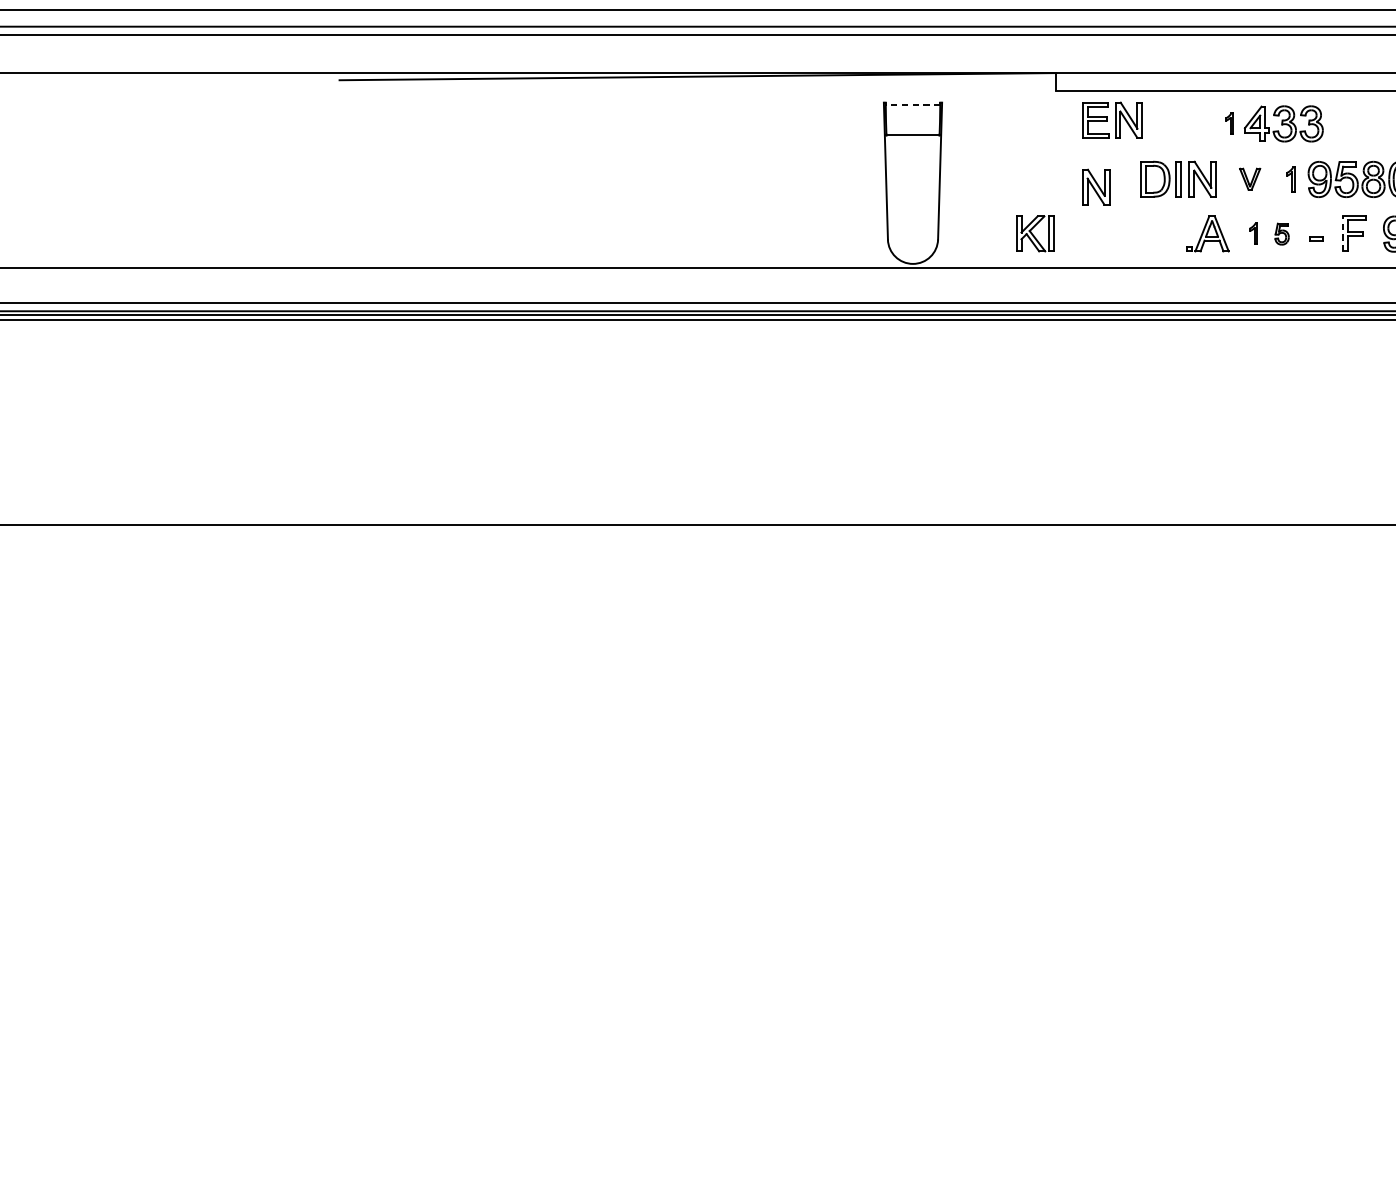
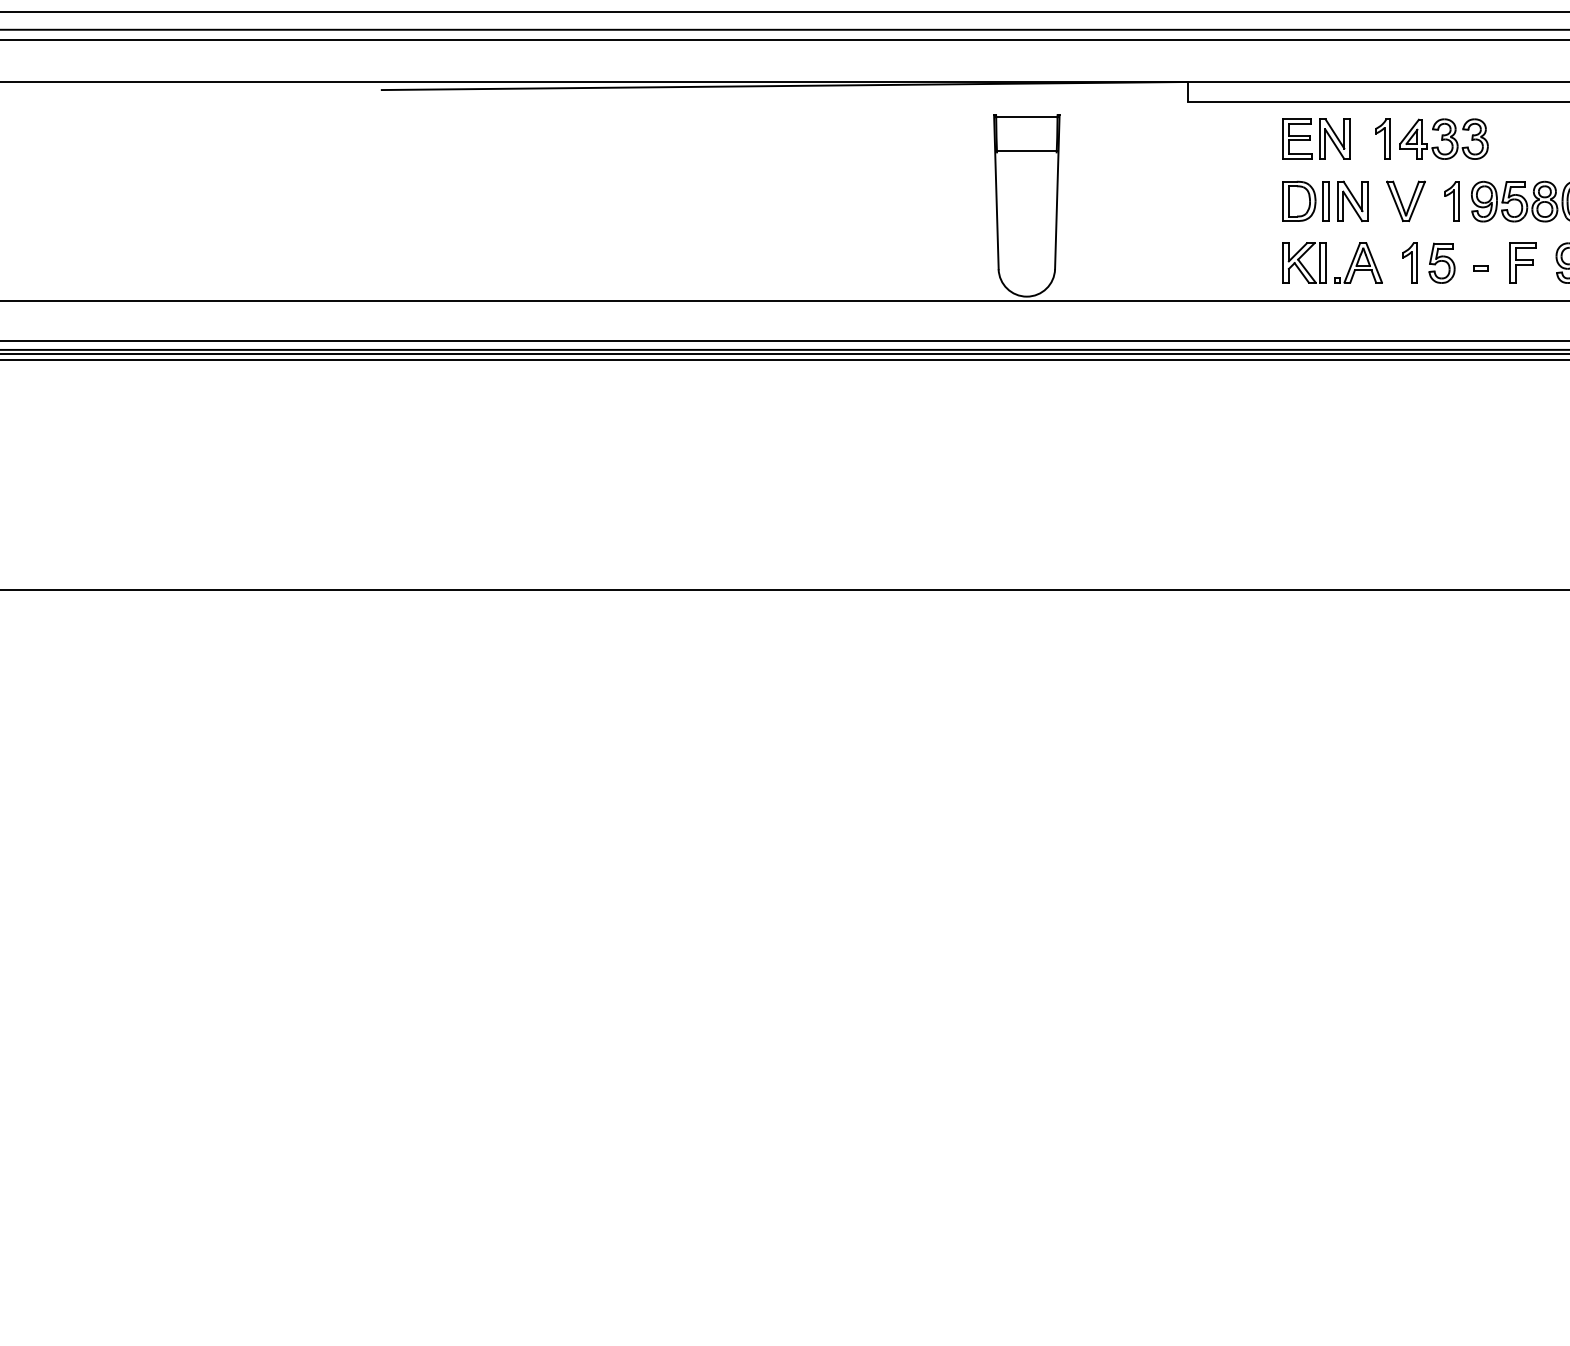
line: (912, 104) -> (1026, 117), dashed -> solid
part: (1112, 119) -> (1316, 138), moved
part: (1229, 123) -> (1382, 138), size x1.67
part: (1249, 179) -> (1405, 201), size x1.67
part: (1290, 179) -> (1451, 201), size x1.43
part: (1095, 186) -> (1232, 209), removed
part: (1035, 233) -> (1304, 262), moved
part: (1253, 233) -> (1409, 262), size x1.67
part: (1281, 233) -> (1441, 262), size x1.67
line: (1342, 233) -> (1510, 262), dashed -> solid

